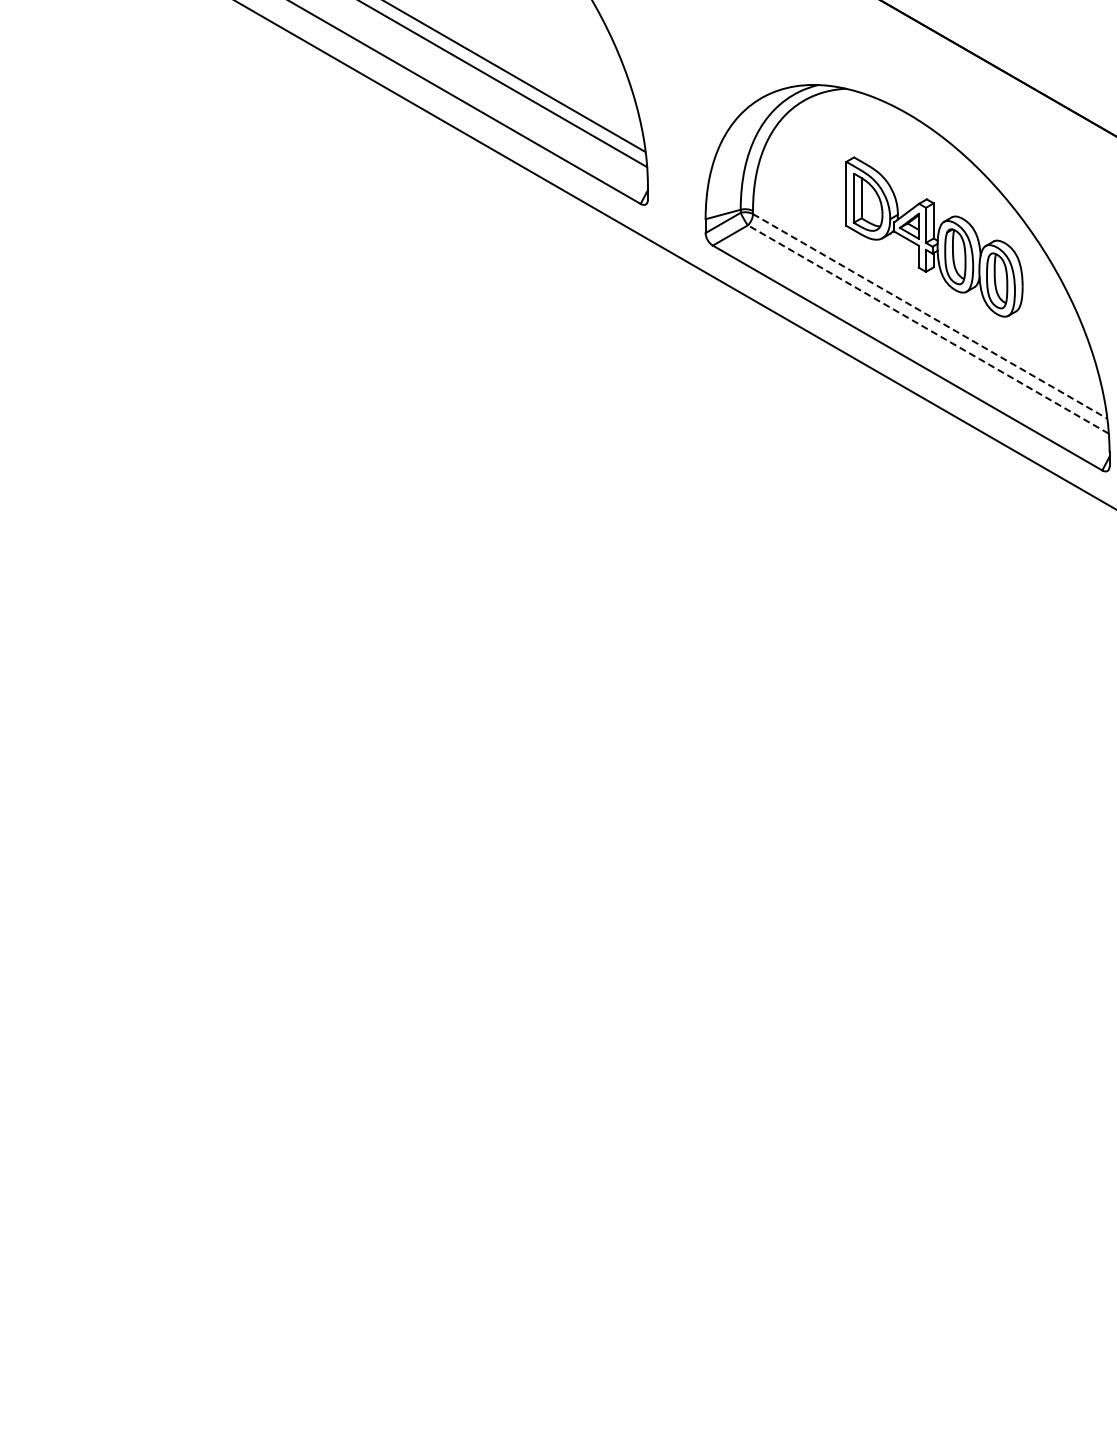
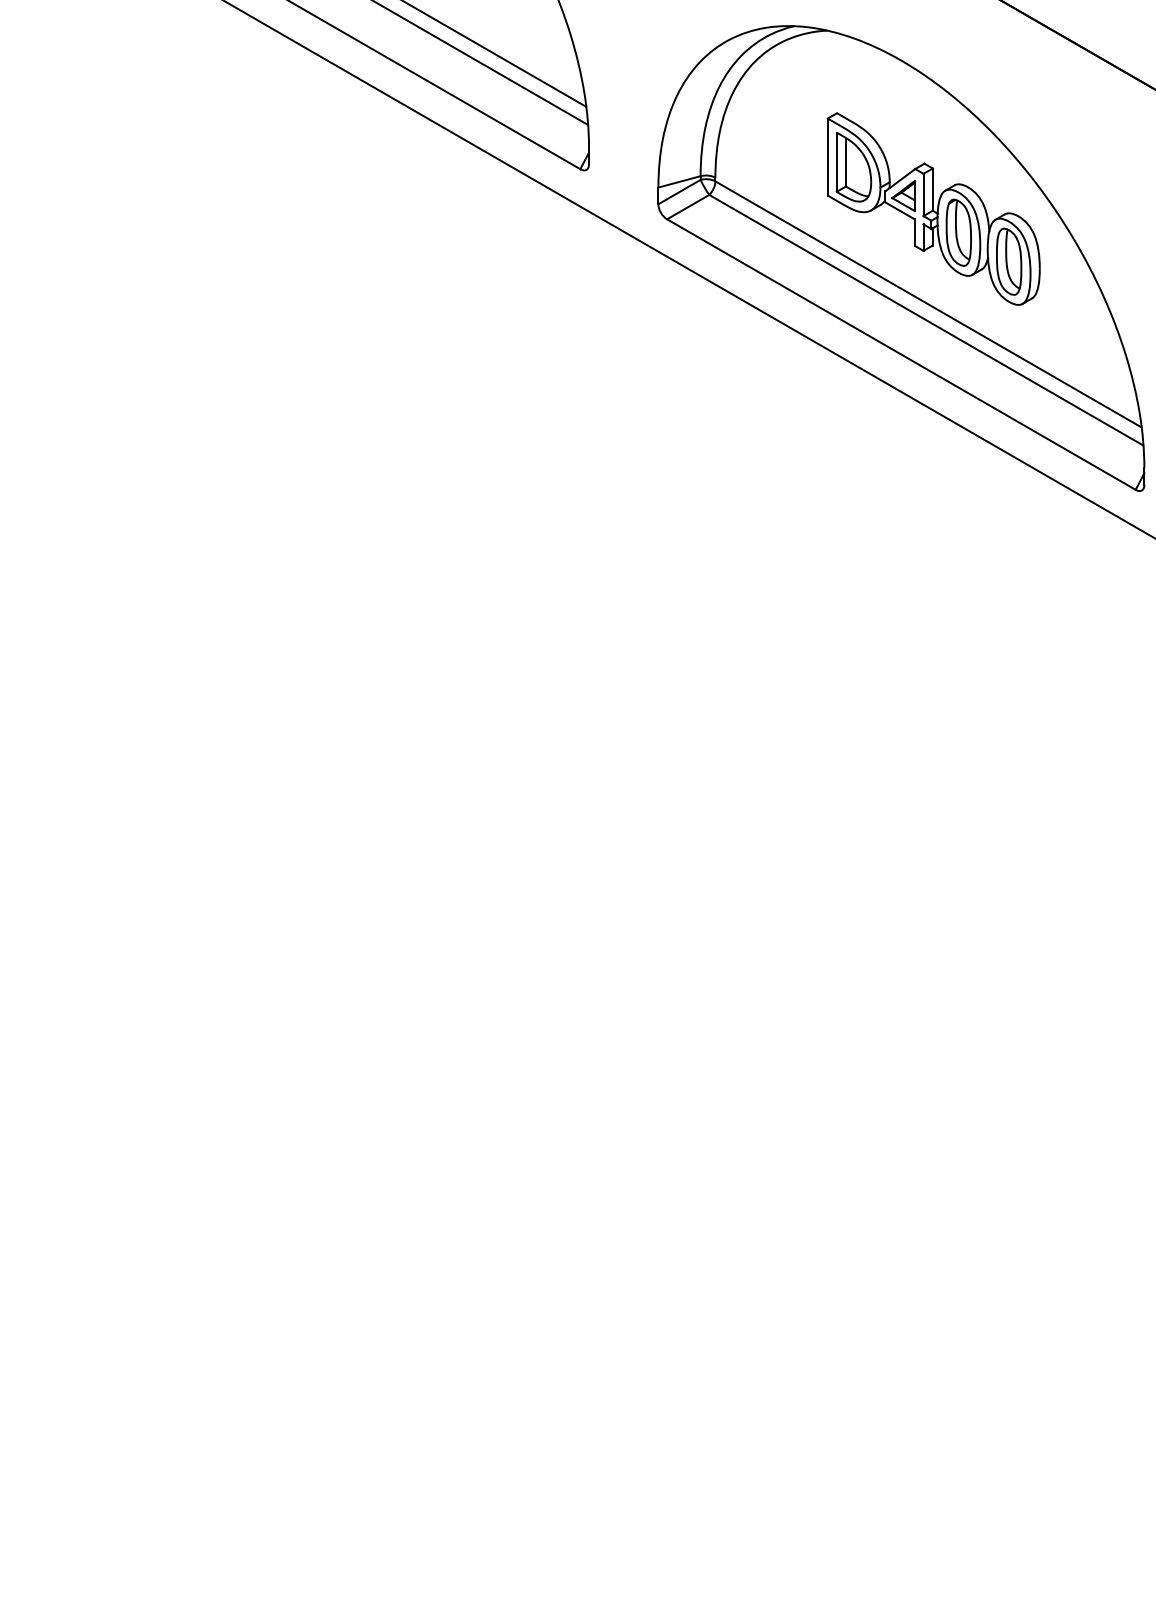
line: (930, 316) -> (928, 304), dashed -> solid
line: (927, 329) -> (925, 320), dashed -> solid

